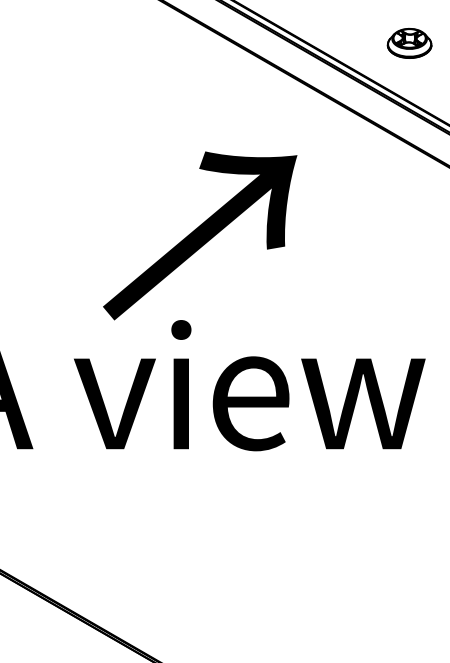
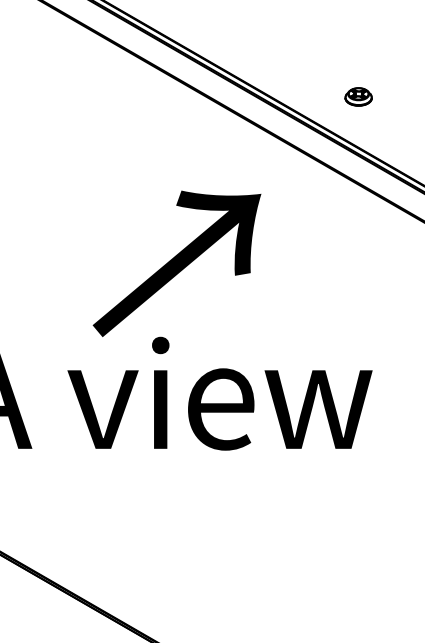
part: (409, 42) -> (358, 96), size x0.7

